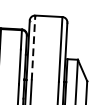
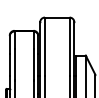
line: (33, 47) -> (44, 46), dashed -> solid

